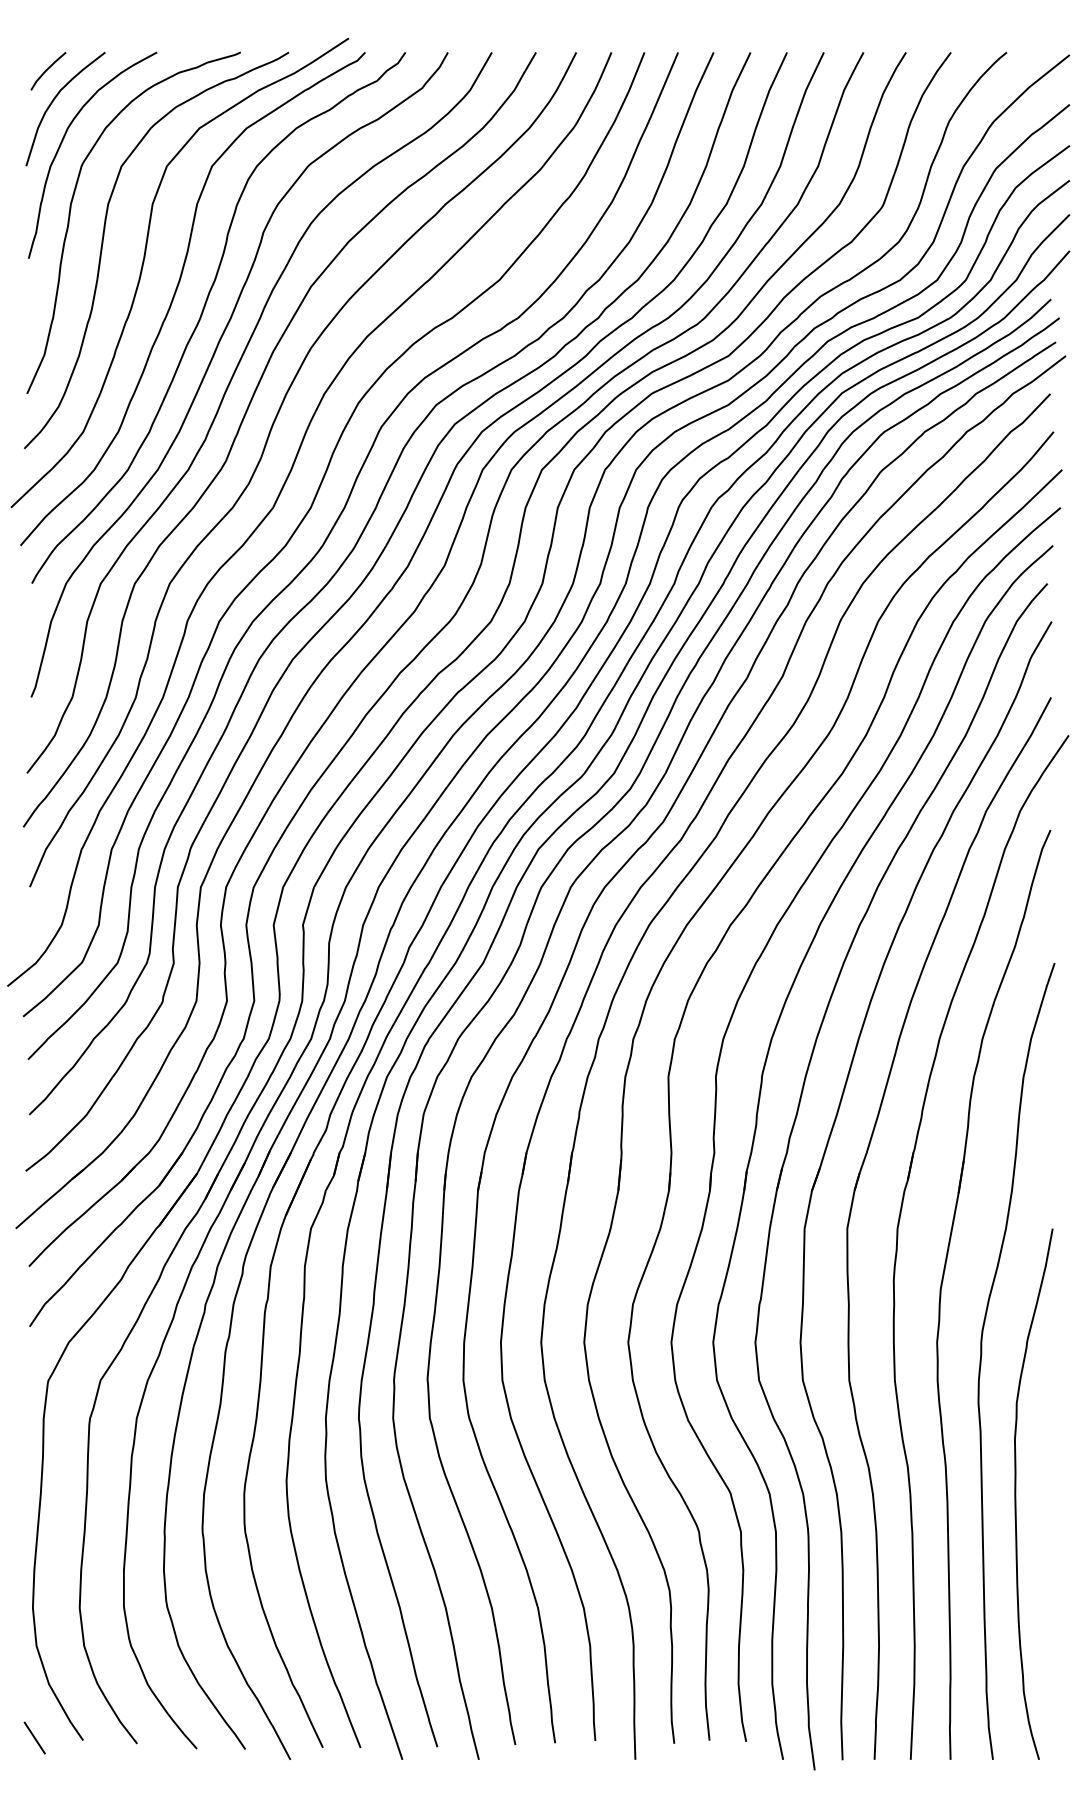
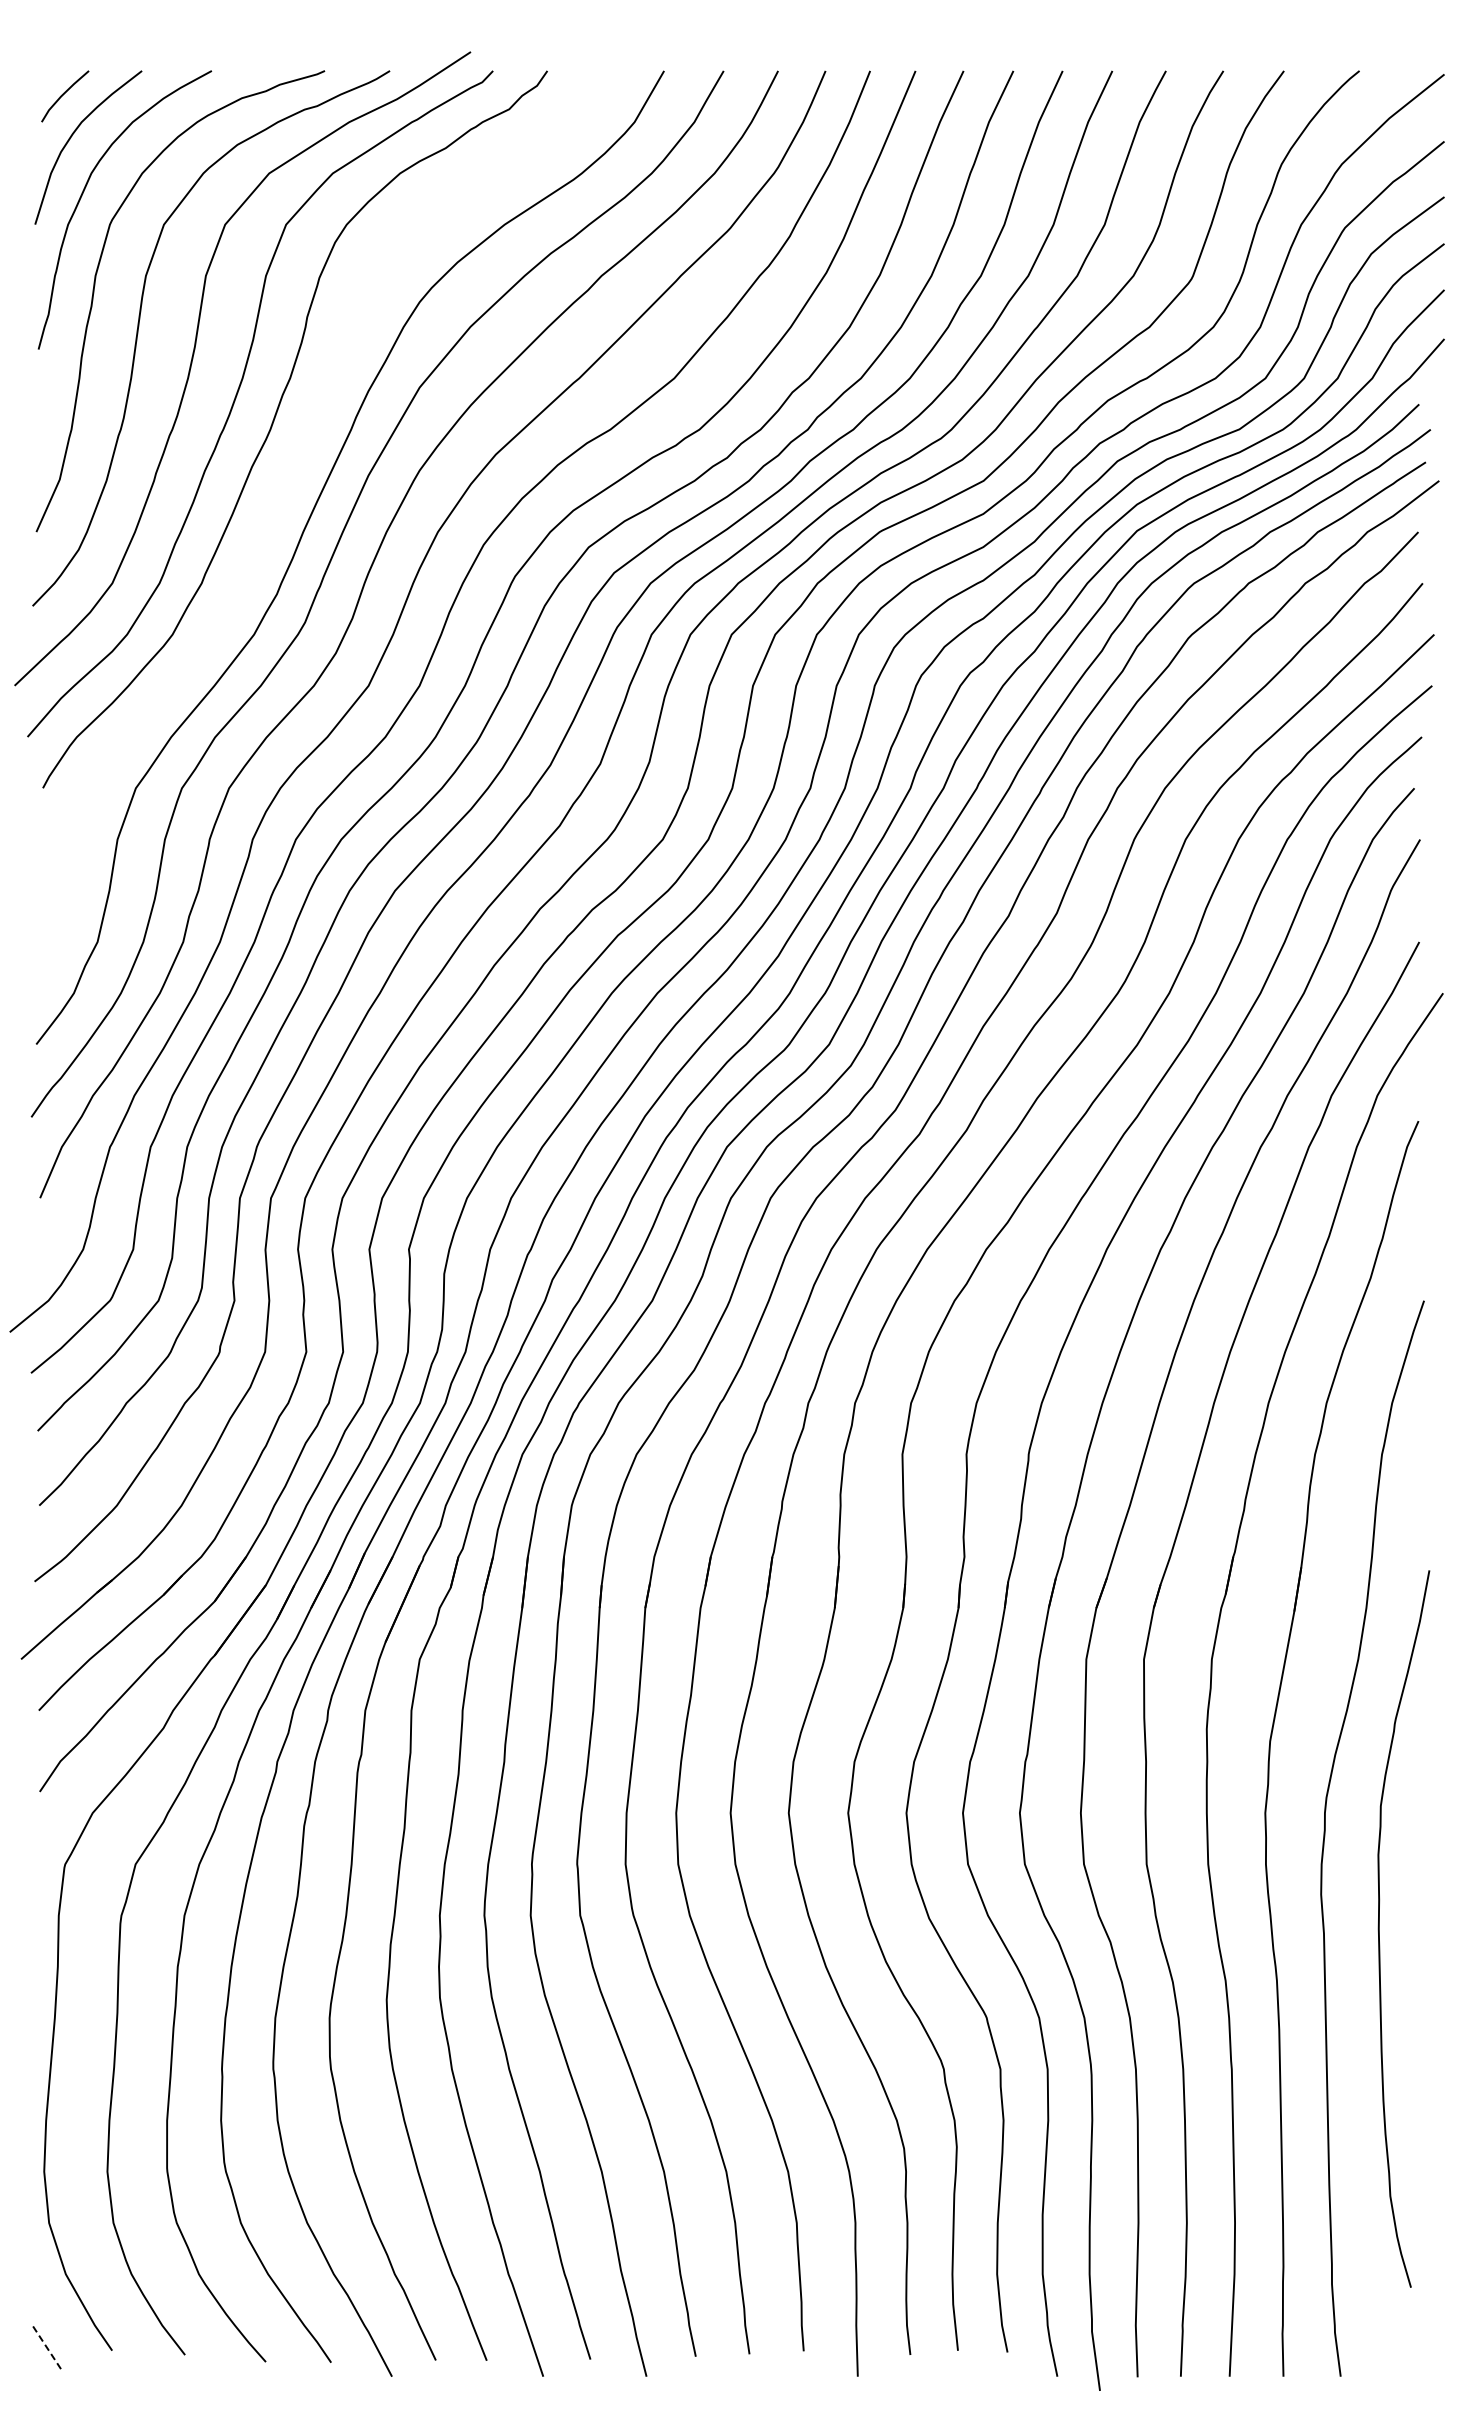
curve: (210, 363) -> (284, 491), removed
curve: (1015, 1493) -> (1379, 1928), moved
line: (34, 1737) -> (46, 2346), solid -> dashed

